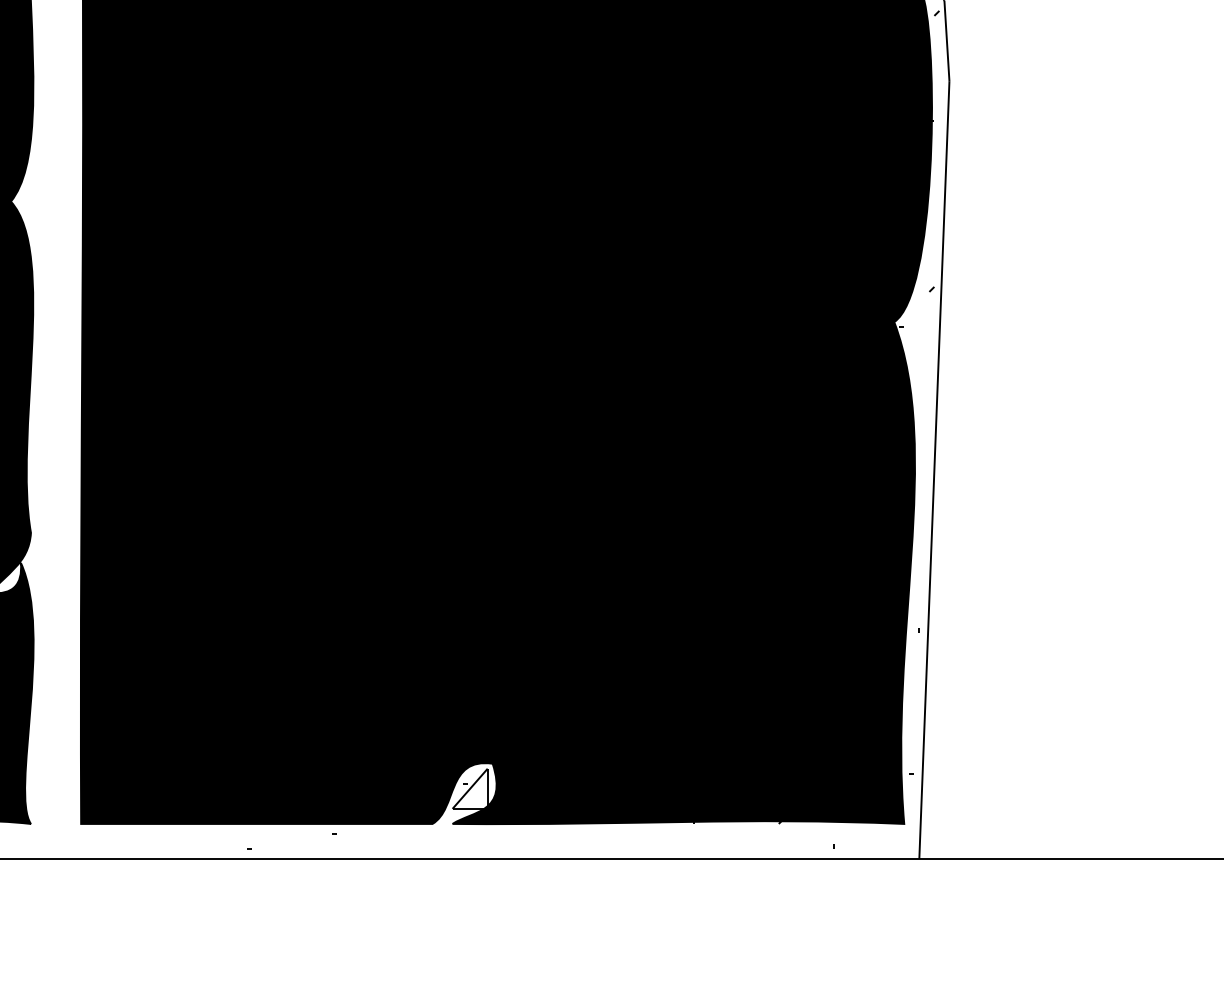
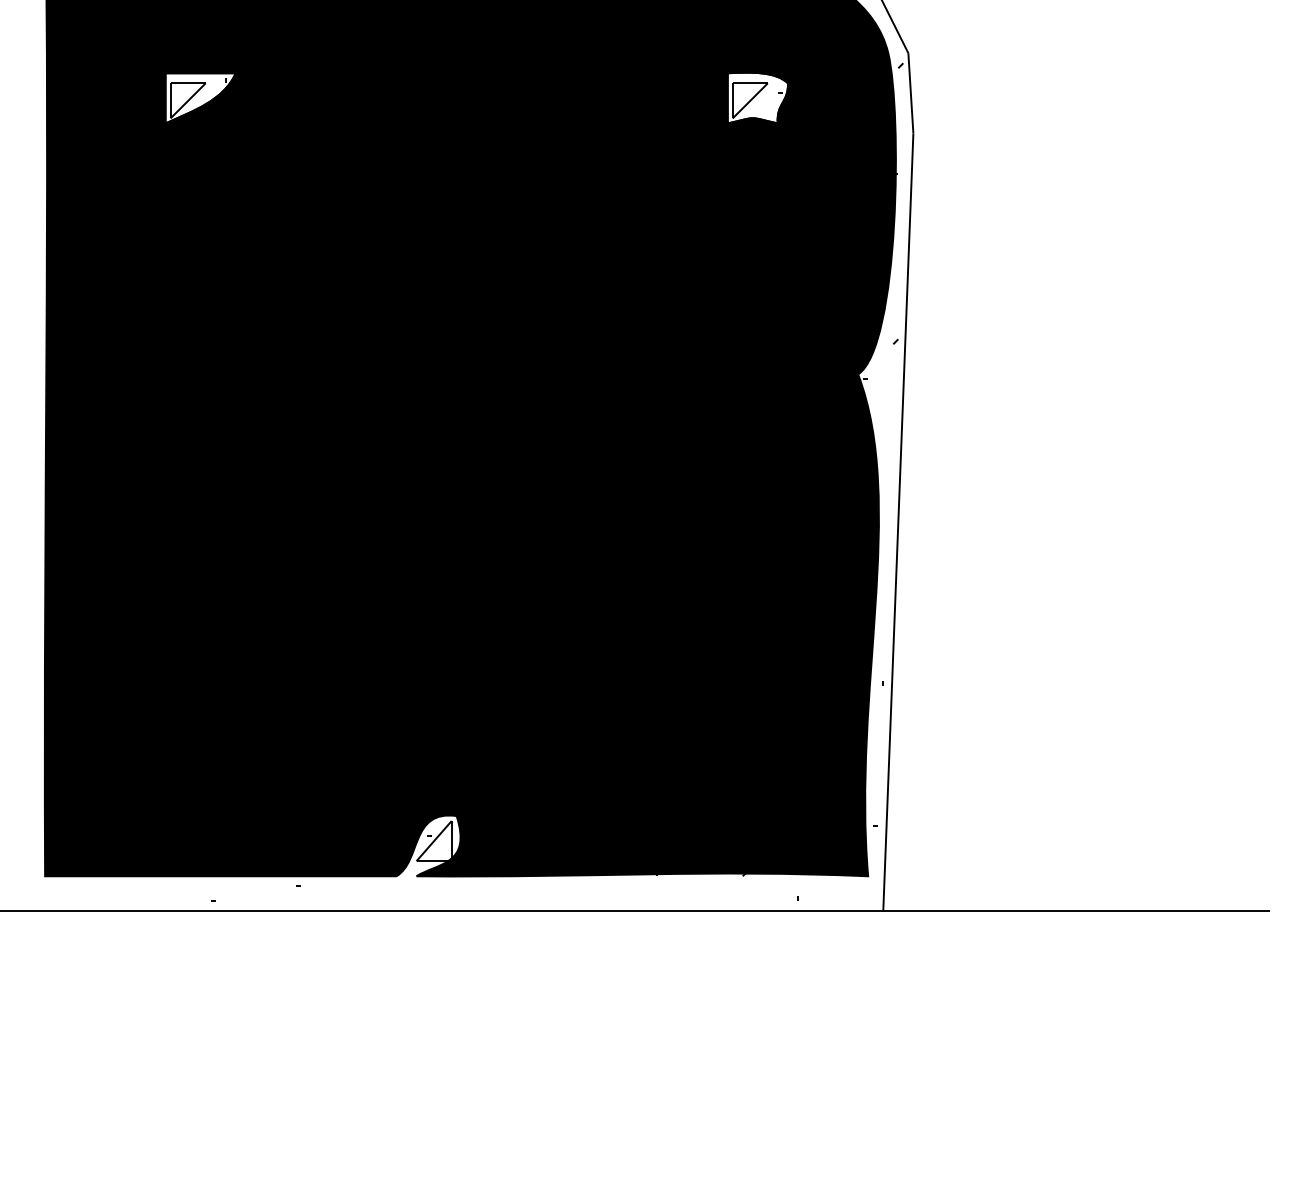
fill: (793, 45) -> (757, 97), removed
fill: (236, 46) -> (200, 98), removed

